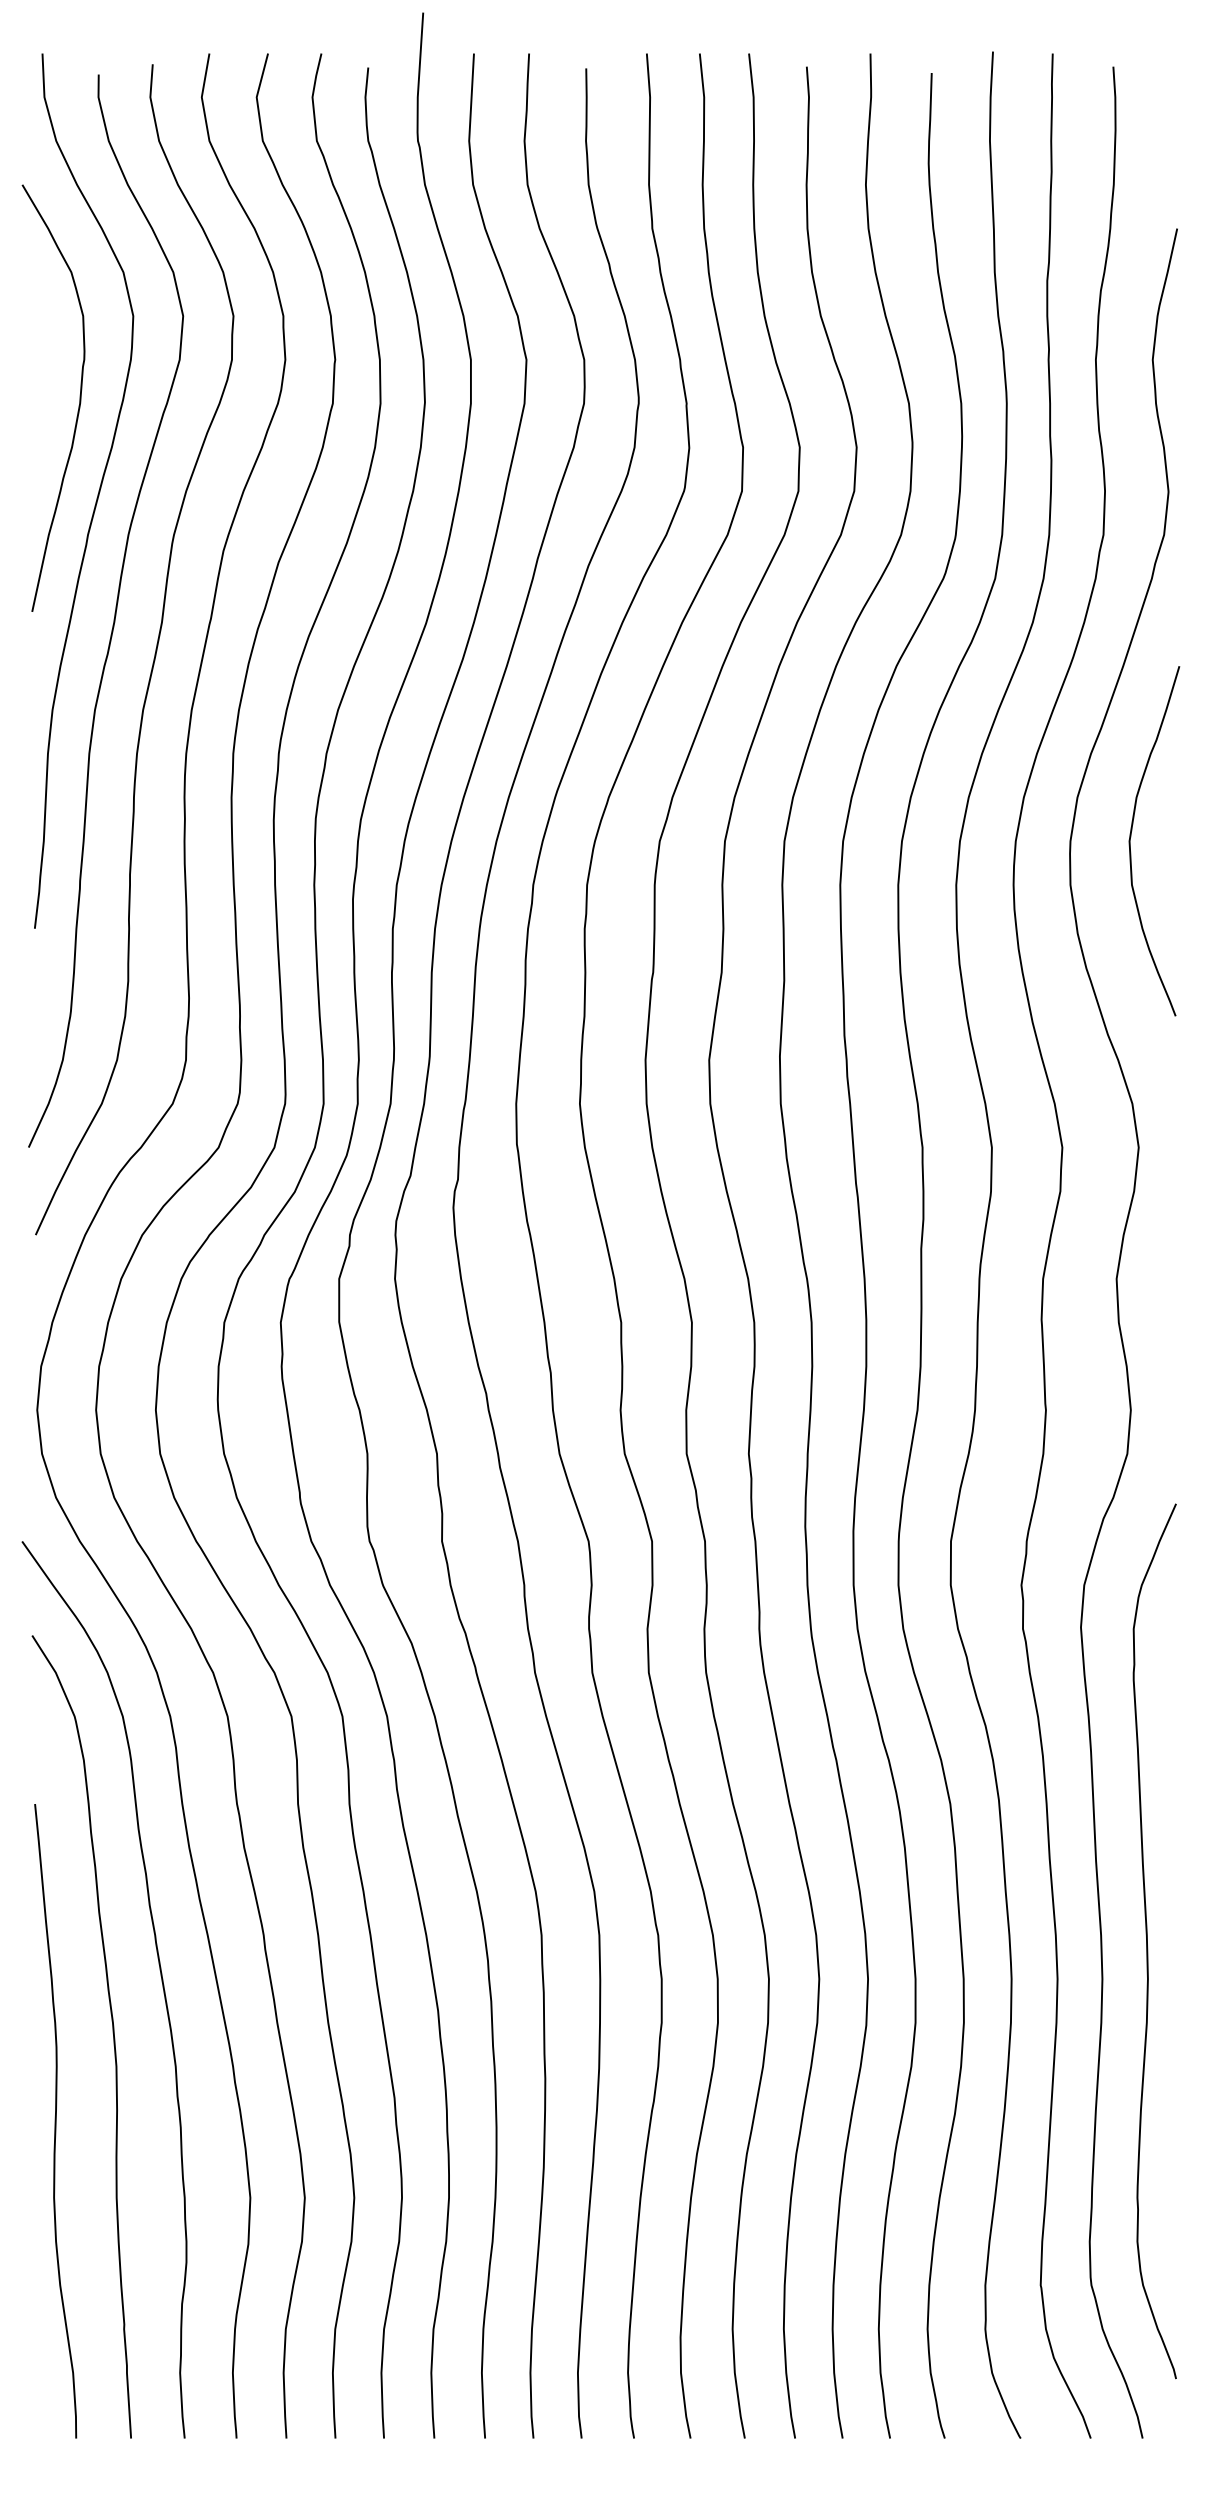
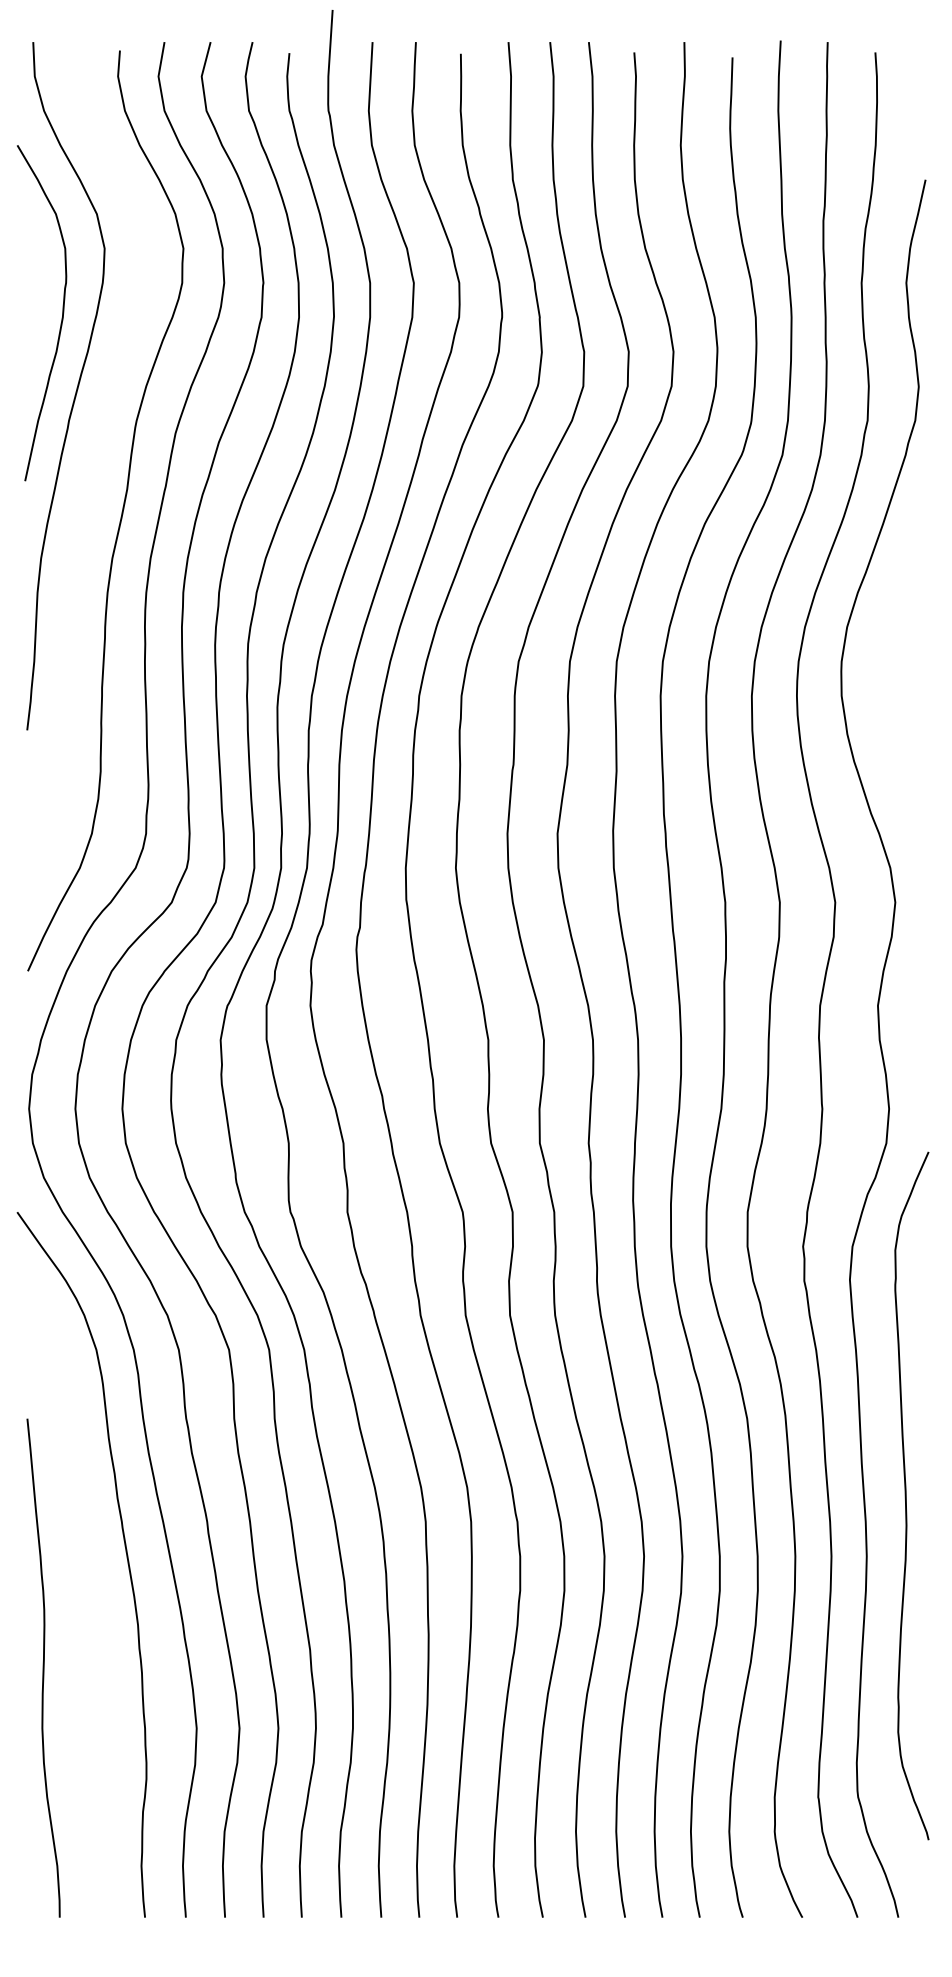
curve: (114, 612) -> (89, 481), removed
curve: (1131, 837) -> (889, 658), removed
curve: (1147, 1941) -> (906, 1496), moved
curve: (112, 2033) -> (88, 1599), removed

